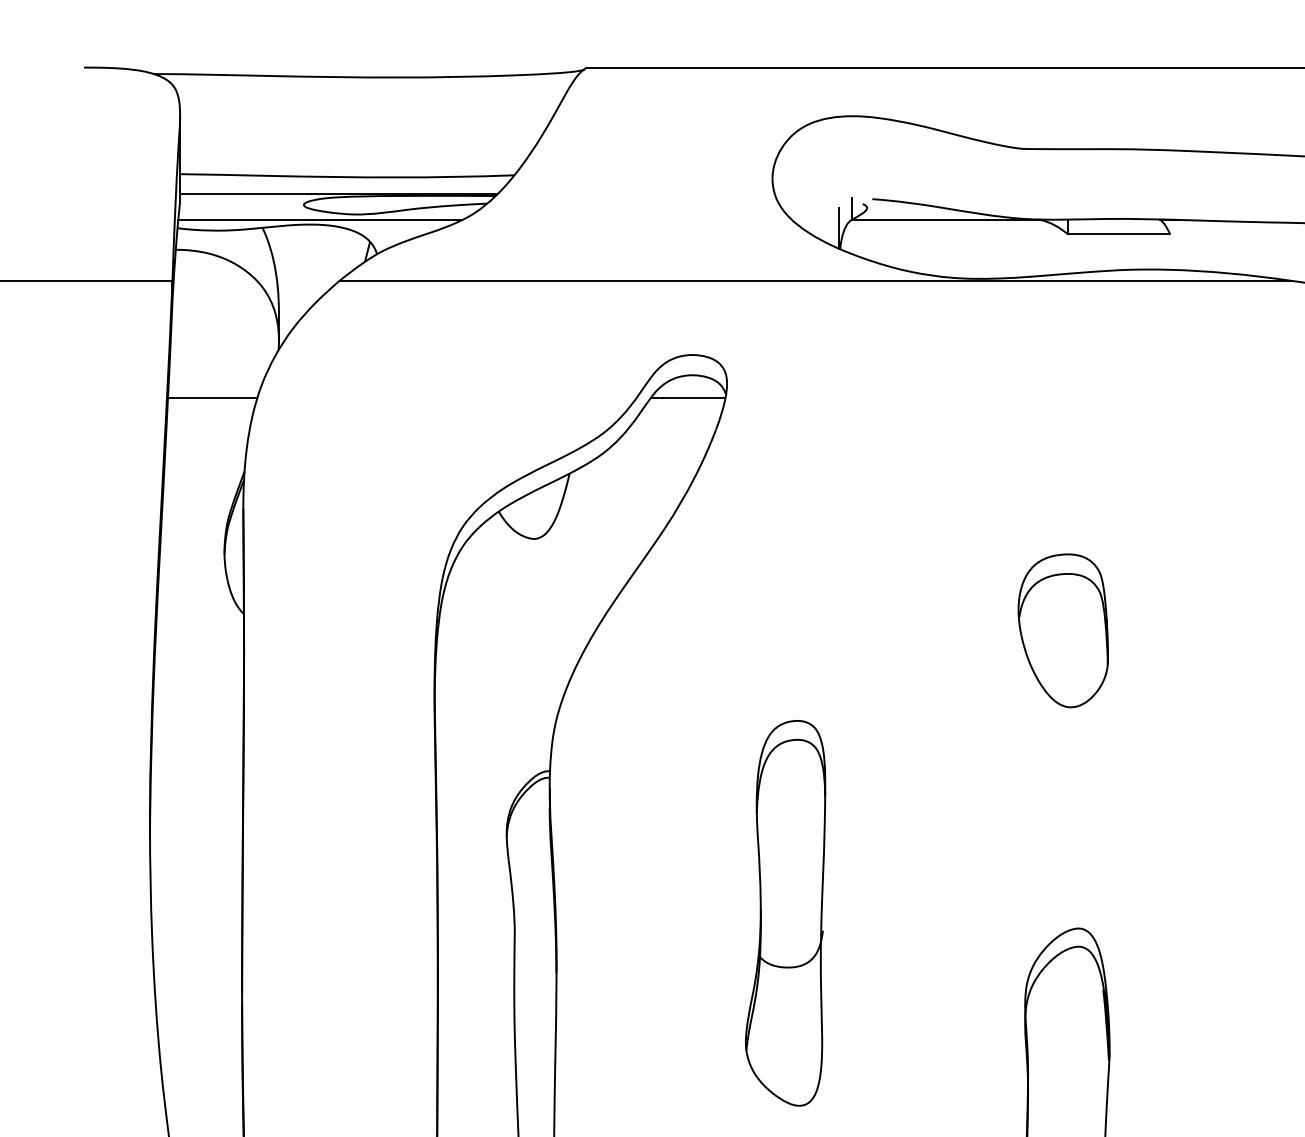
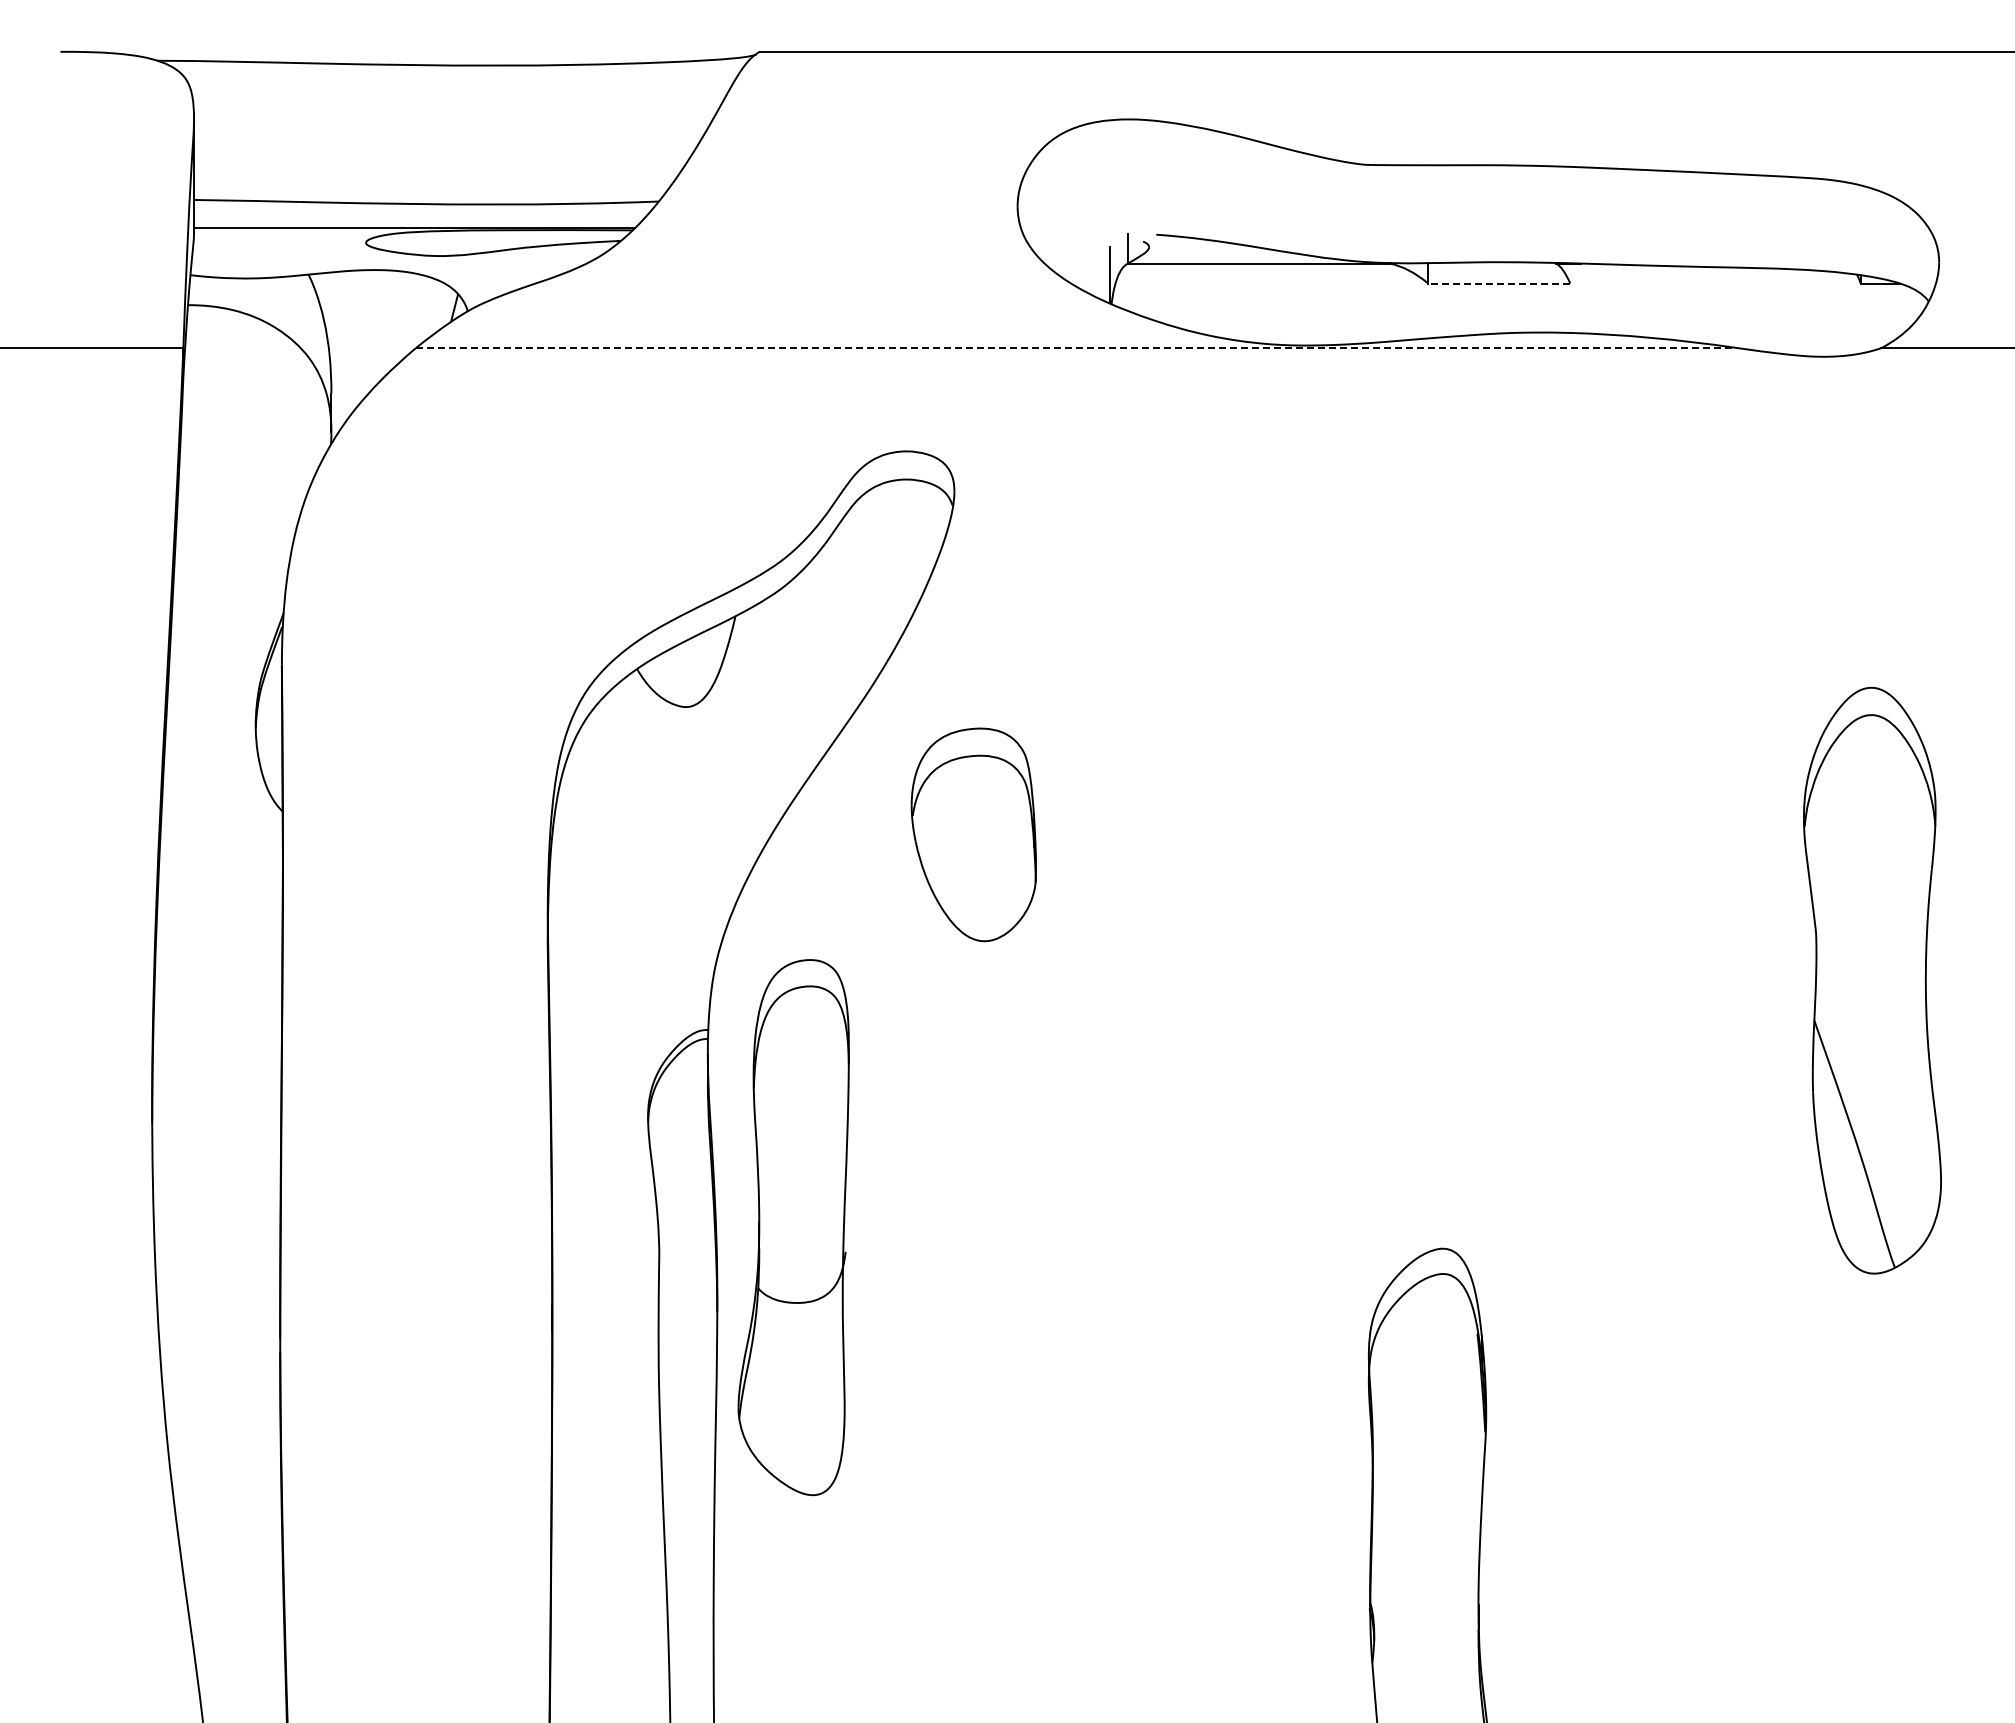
line: (320, 219) -> (388, 263), removed
line: (1118, 234) -> (1498, 283), solid -> dashed
line: (815, 281) -> (1077, 348), solid -> dashed
line: (212, 398) -> (239, 511), removed
line: (688, 398) -> (900, 511), removed
part: (1063, 630) -> (973, 834), moved
part: (785, 913) -> (793, 1227), moved

